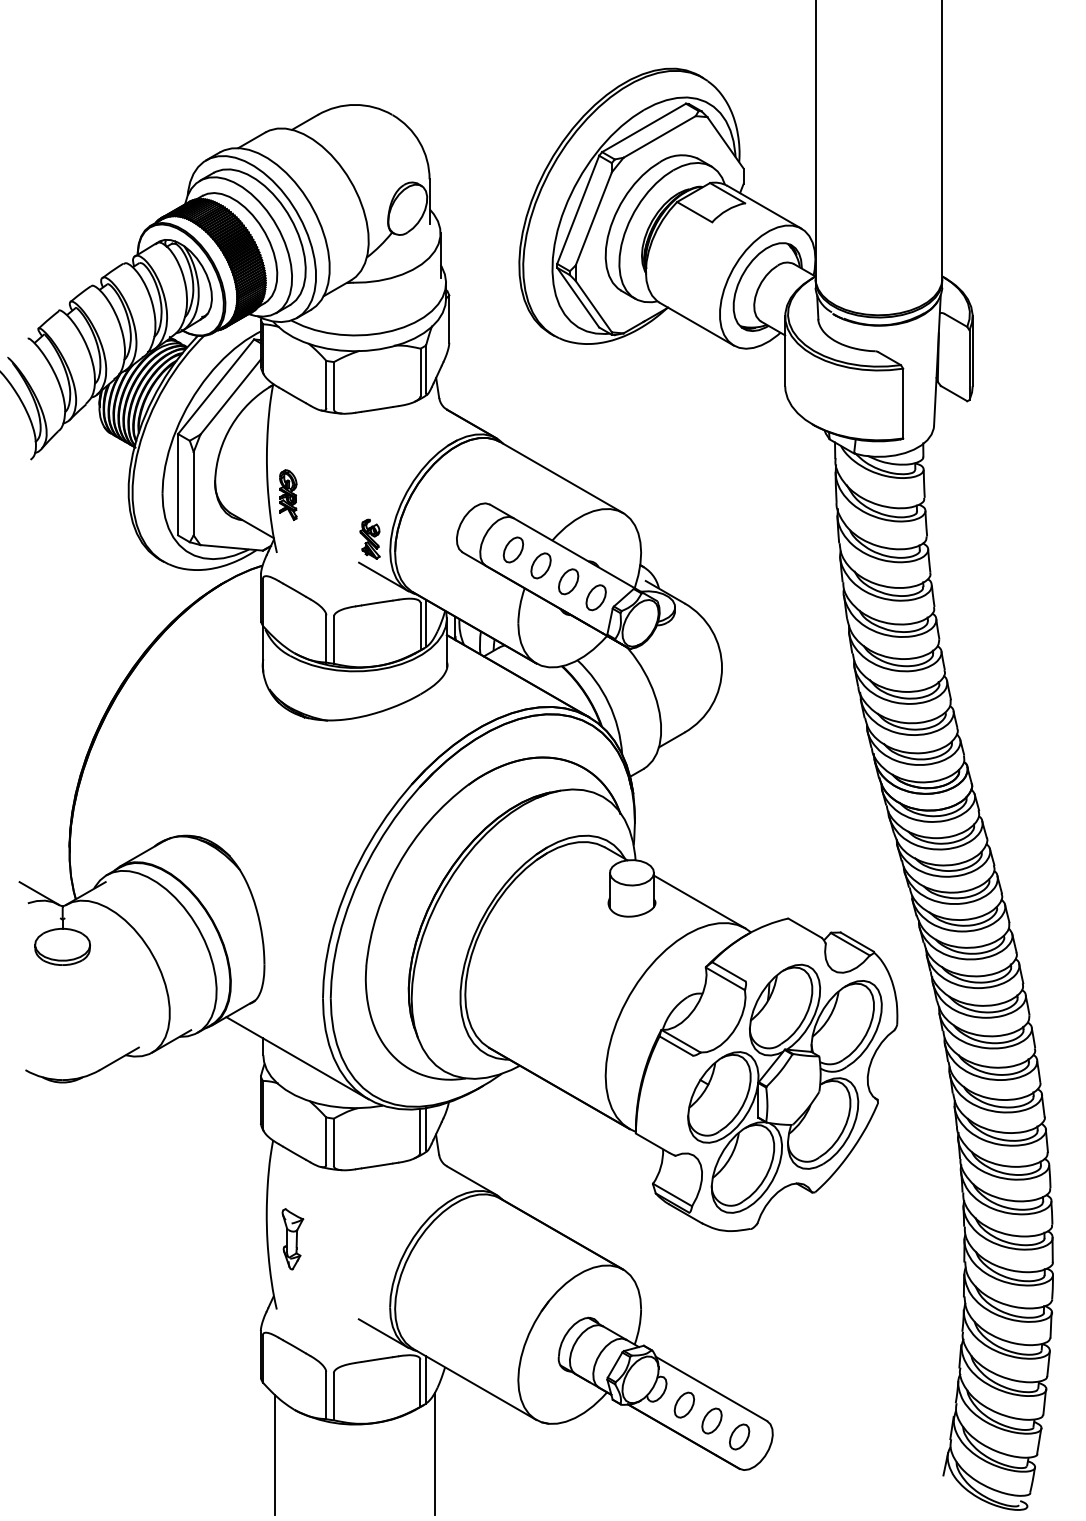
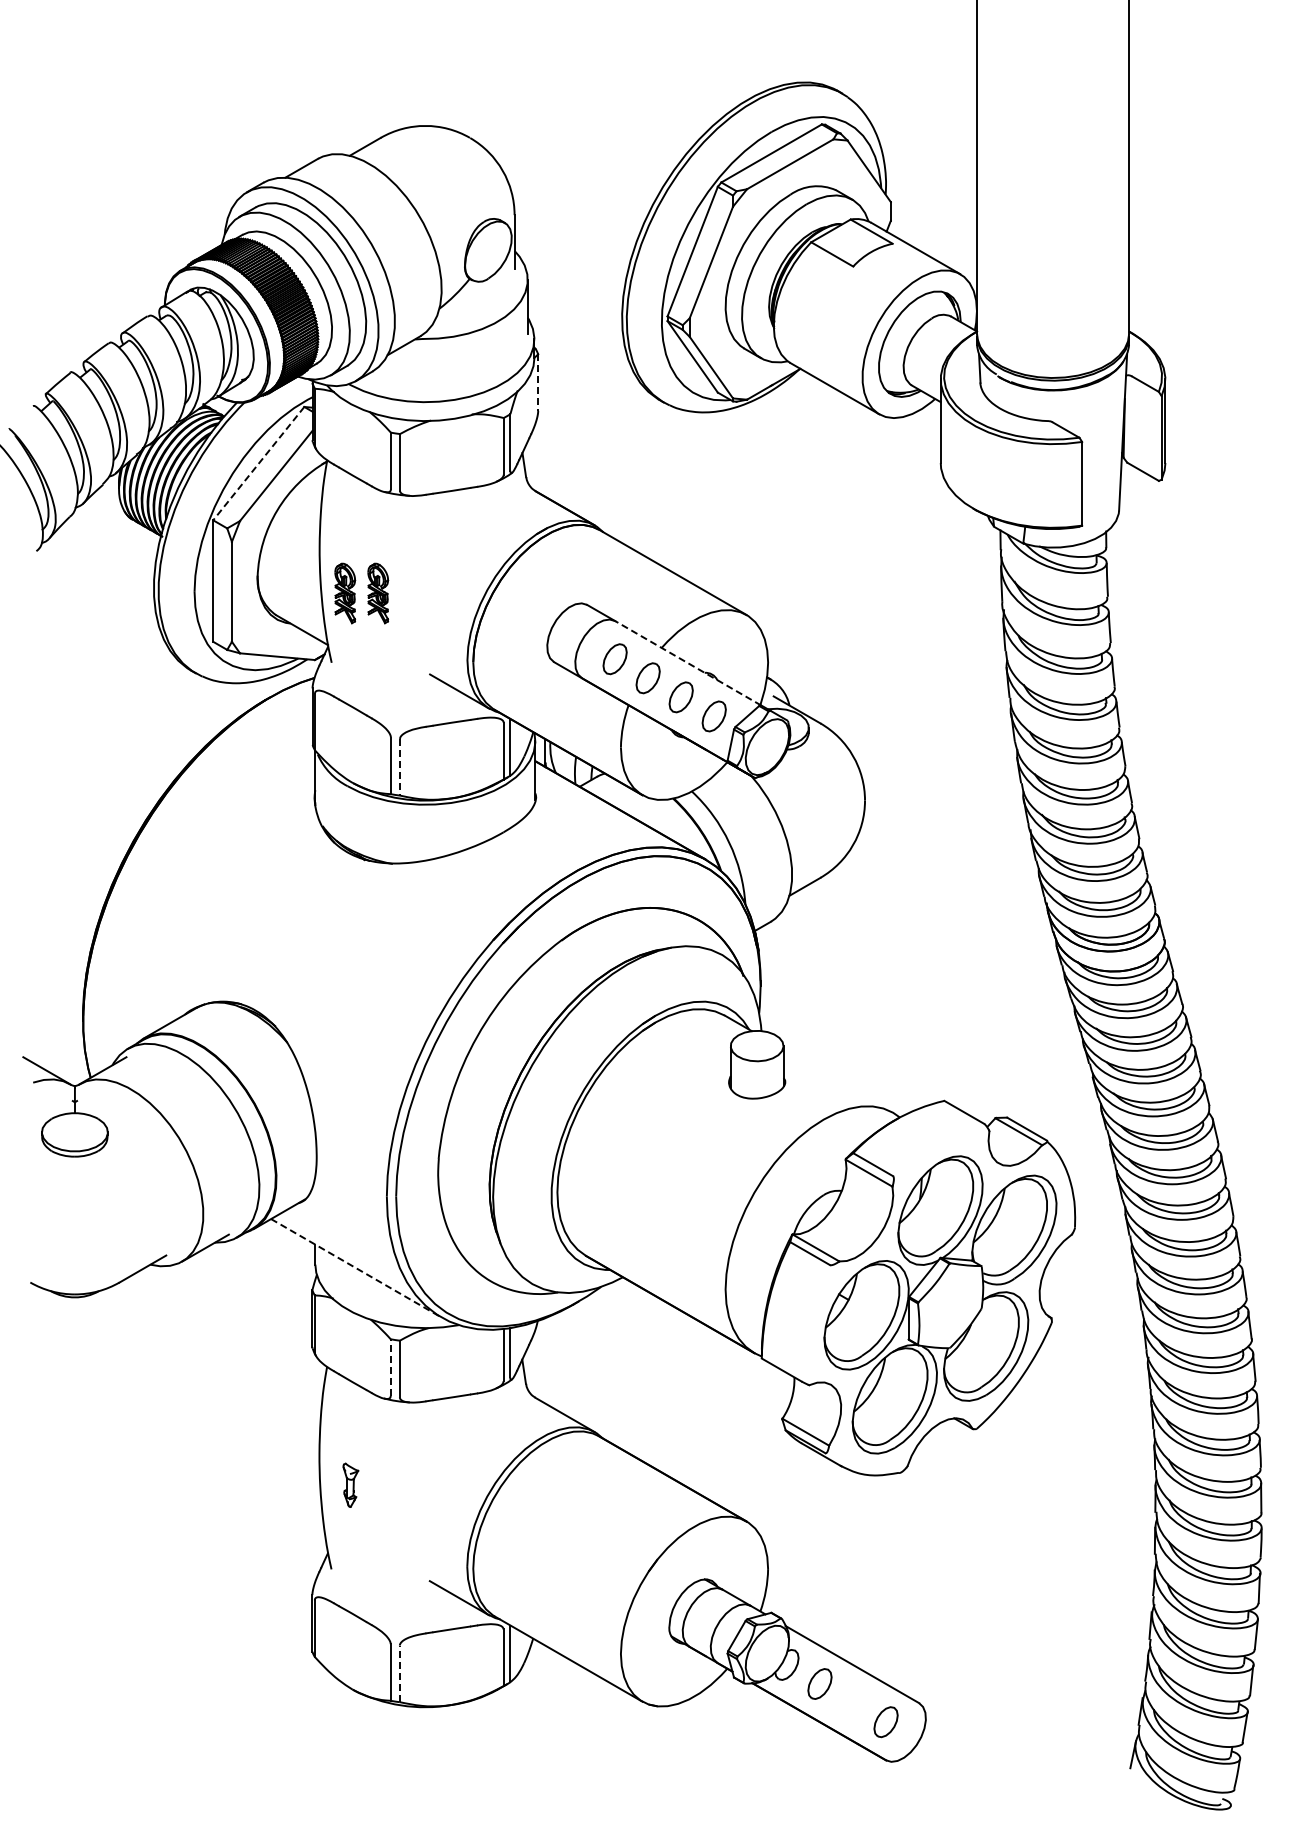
line: (449, 319) -> (538, 383), solid -> dashed
line: (215, 386) -> (258, 463), solid -> dashed
part: (316, 495) -> (378, 593), added
part: (369, 539) -> (442, 646), removed
line: (573, 553) -> (687, 663), solid -> dashed
line: (334, 640) -> (400, 767), solid -> dashed
line: (699, 901) -> (838, 1080), removed
line: (297, 1058) -> (356, 1268), solid -> dashed
line: (326, 1141) -> (390, 1367), solid -> dashed
part: (292, 1239) -> (350, 1485), size x0.6
line: (333, 1396) -> (399, 1673), solid -> dashed
part: (711, 1420) -> (852, 1702), removed
line: (434, 1453) -> (520, 1741), removed
line: (275, 1454) -> (329, 1743), removed

